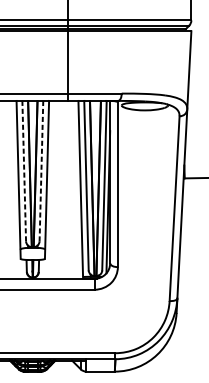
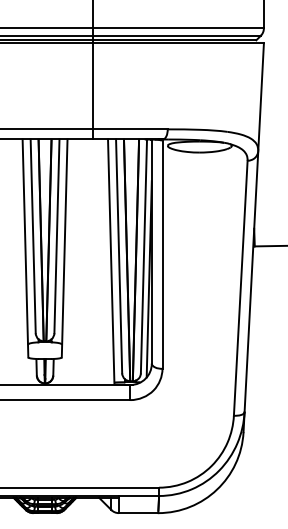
line: (24, 171) -> (33, 236), dashed -> solid
line: (41, 171) -> (56, 236), dashed -> solid

